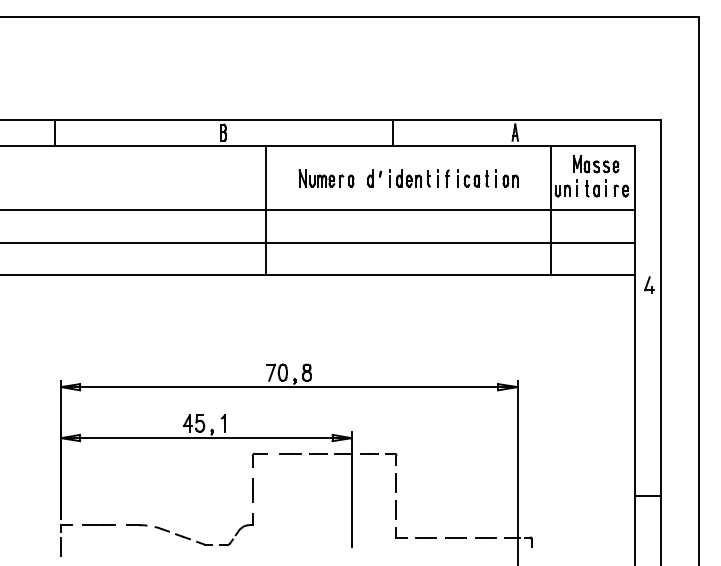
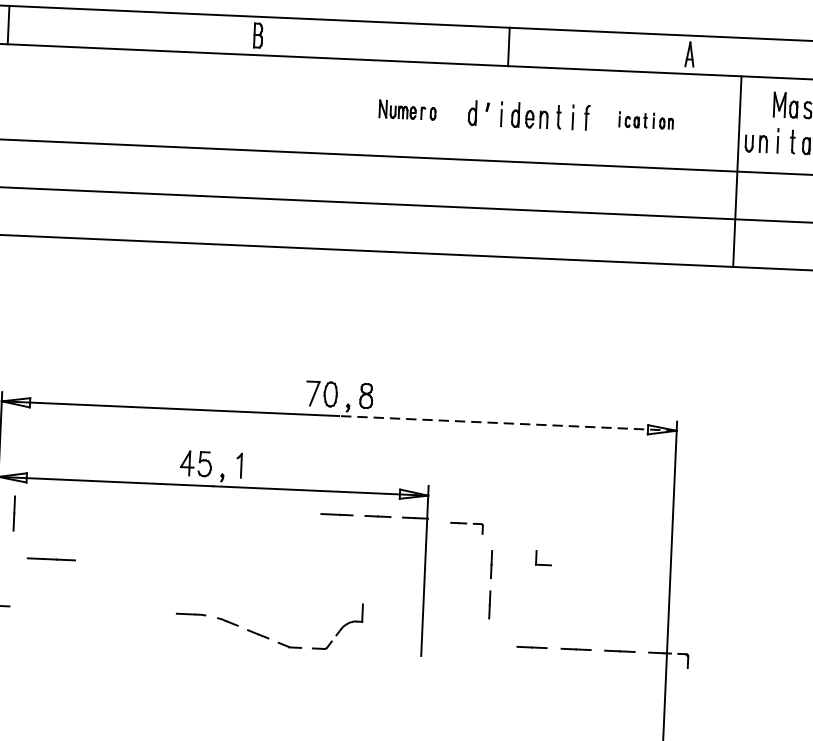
part: (326, 178) -> (407, 110), size x0.7
part: (487, 178) -> (645, 120), size x0.6
line: (265, 209) -> (315, 151), removed
line: (402, 387) -> (506, 424), solid -> dashed
part: (378, 458) -> (466, 527), size x0.6
part: (259, 459) -> (290, 521), removed
line: (252, 490) -> (13, 513), moved
line: (98, 524) -> (50, 558), moved
part: (401, 532) -> (543, 557), moved
part: (185, 536) -> (261, 634), moved

